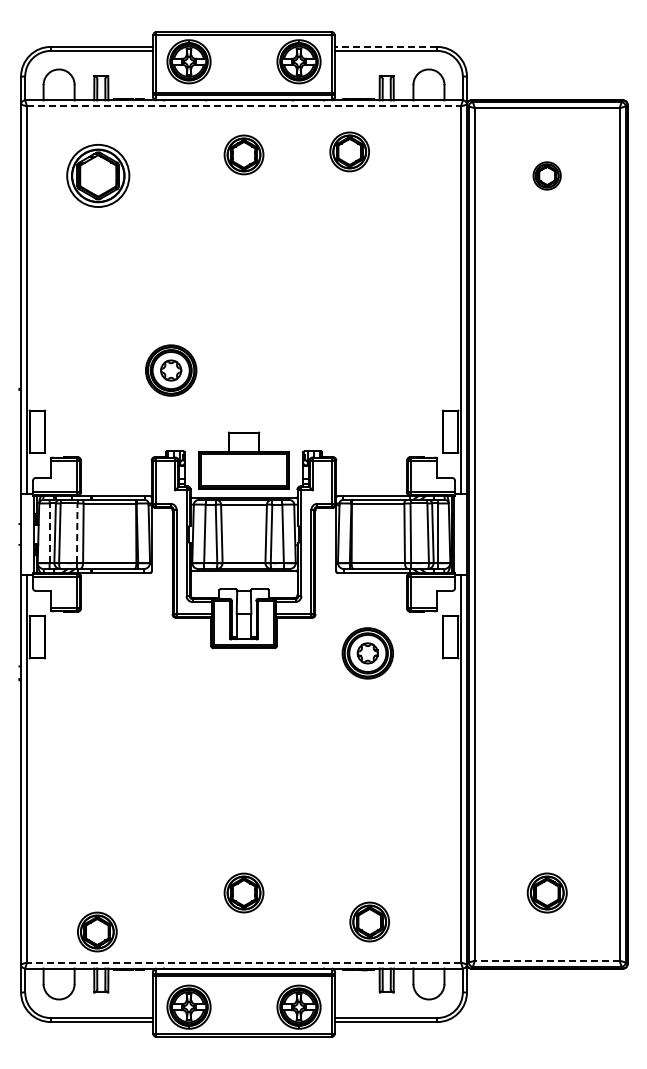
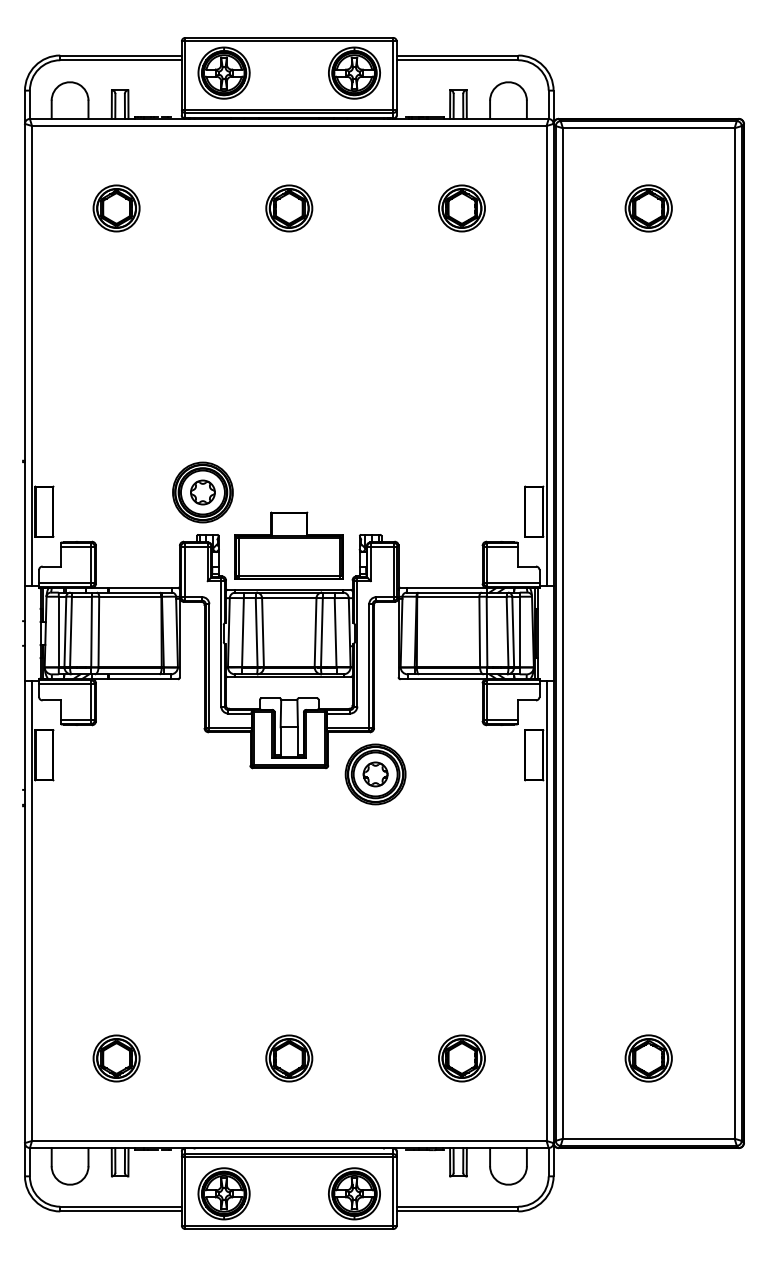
line: (385, 46) -> (456, 55), dashed -> solid
line: (244, 106) -> (289, 126), dashed -> solid
part: (349, 151) -> (461, 207), moved
part: (243, 154) -> (288, 207), moved
part: (98, 175) -> (116, 207), size x0.62
part: (546, 175) -> (647, 207), size x1.43
part: (171, 370) -> (203, 492), moved
line: (49, 533) -> (58, 632), dashed -> solid
line: (77, 533) -> (91, 632), dashed -> solid
part: (367, 653) -> (375, 774), moved
part: (369, 921) -> (461, 1057), moved
part: (97, 931) -> (116, 1057), moved
line: (546, 960) -> (647, 1138), dashed -> solid
line: (243, 962) -> (288, 1140), dashed -> solid

